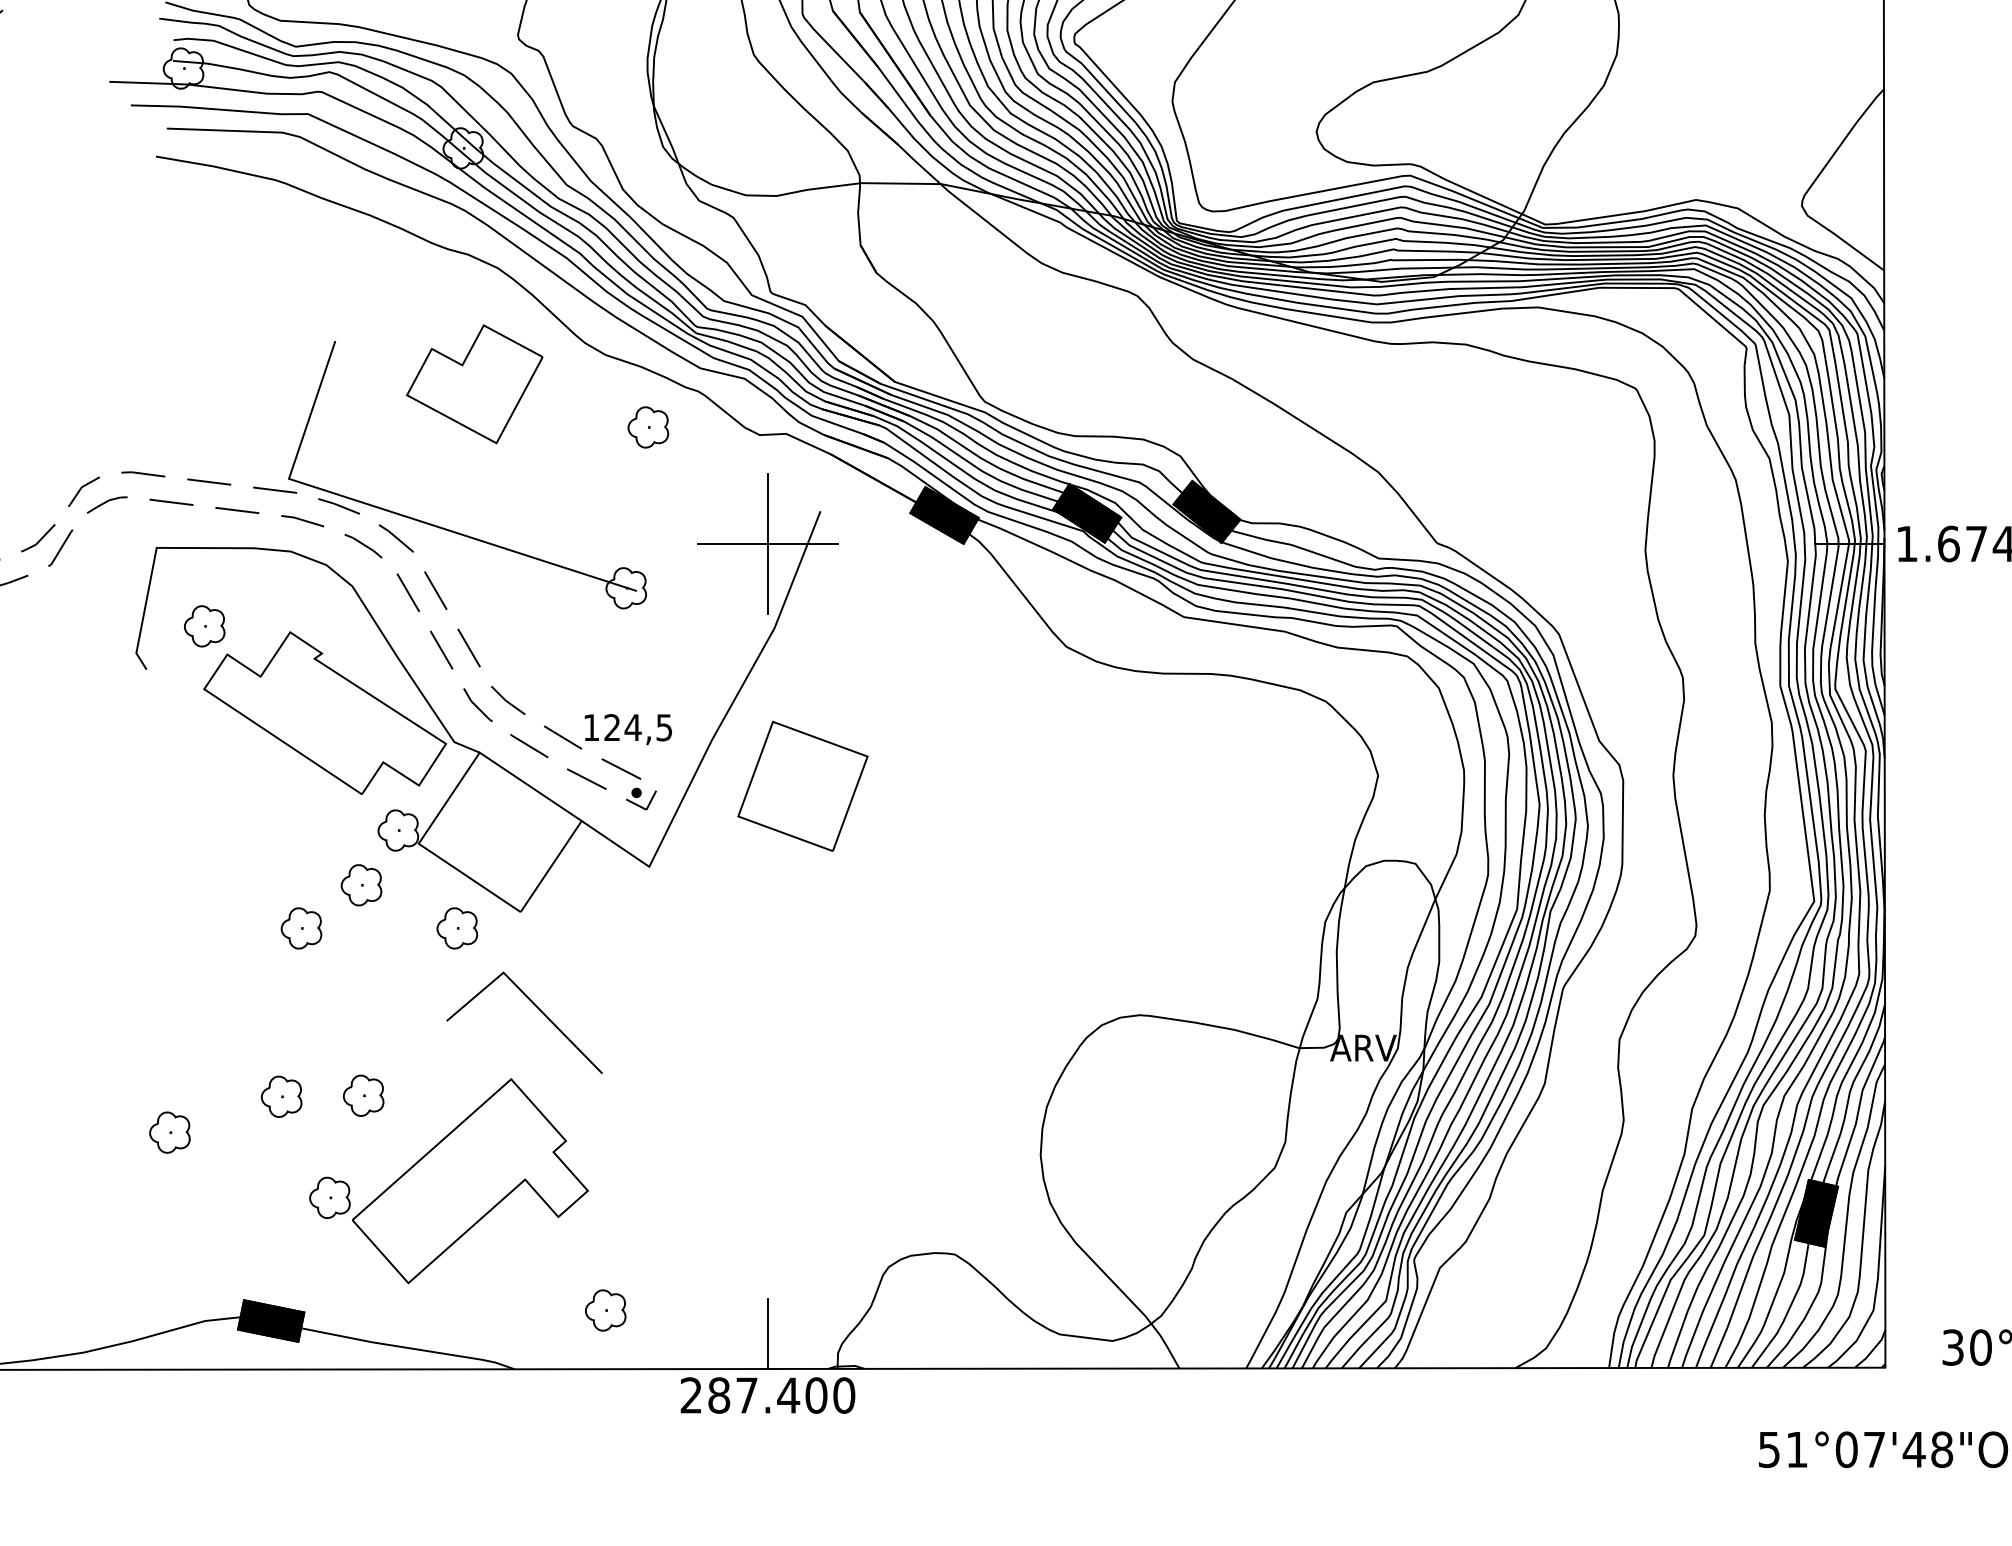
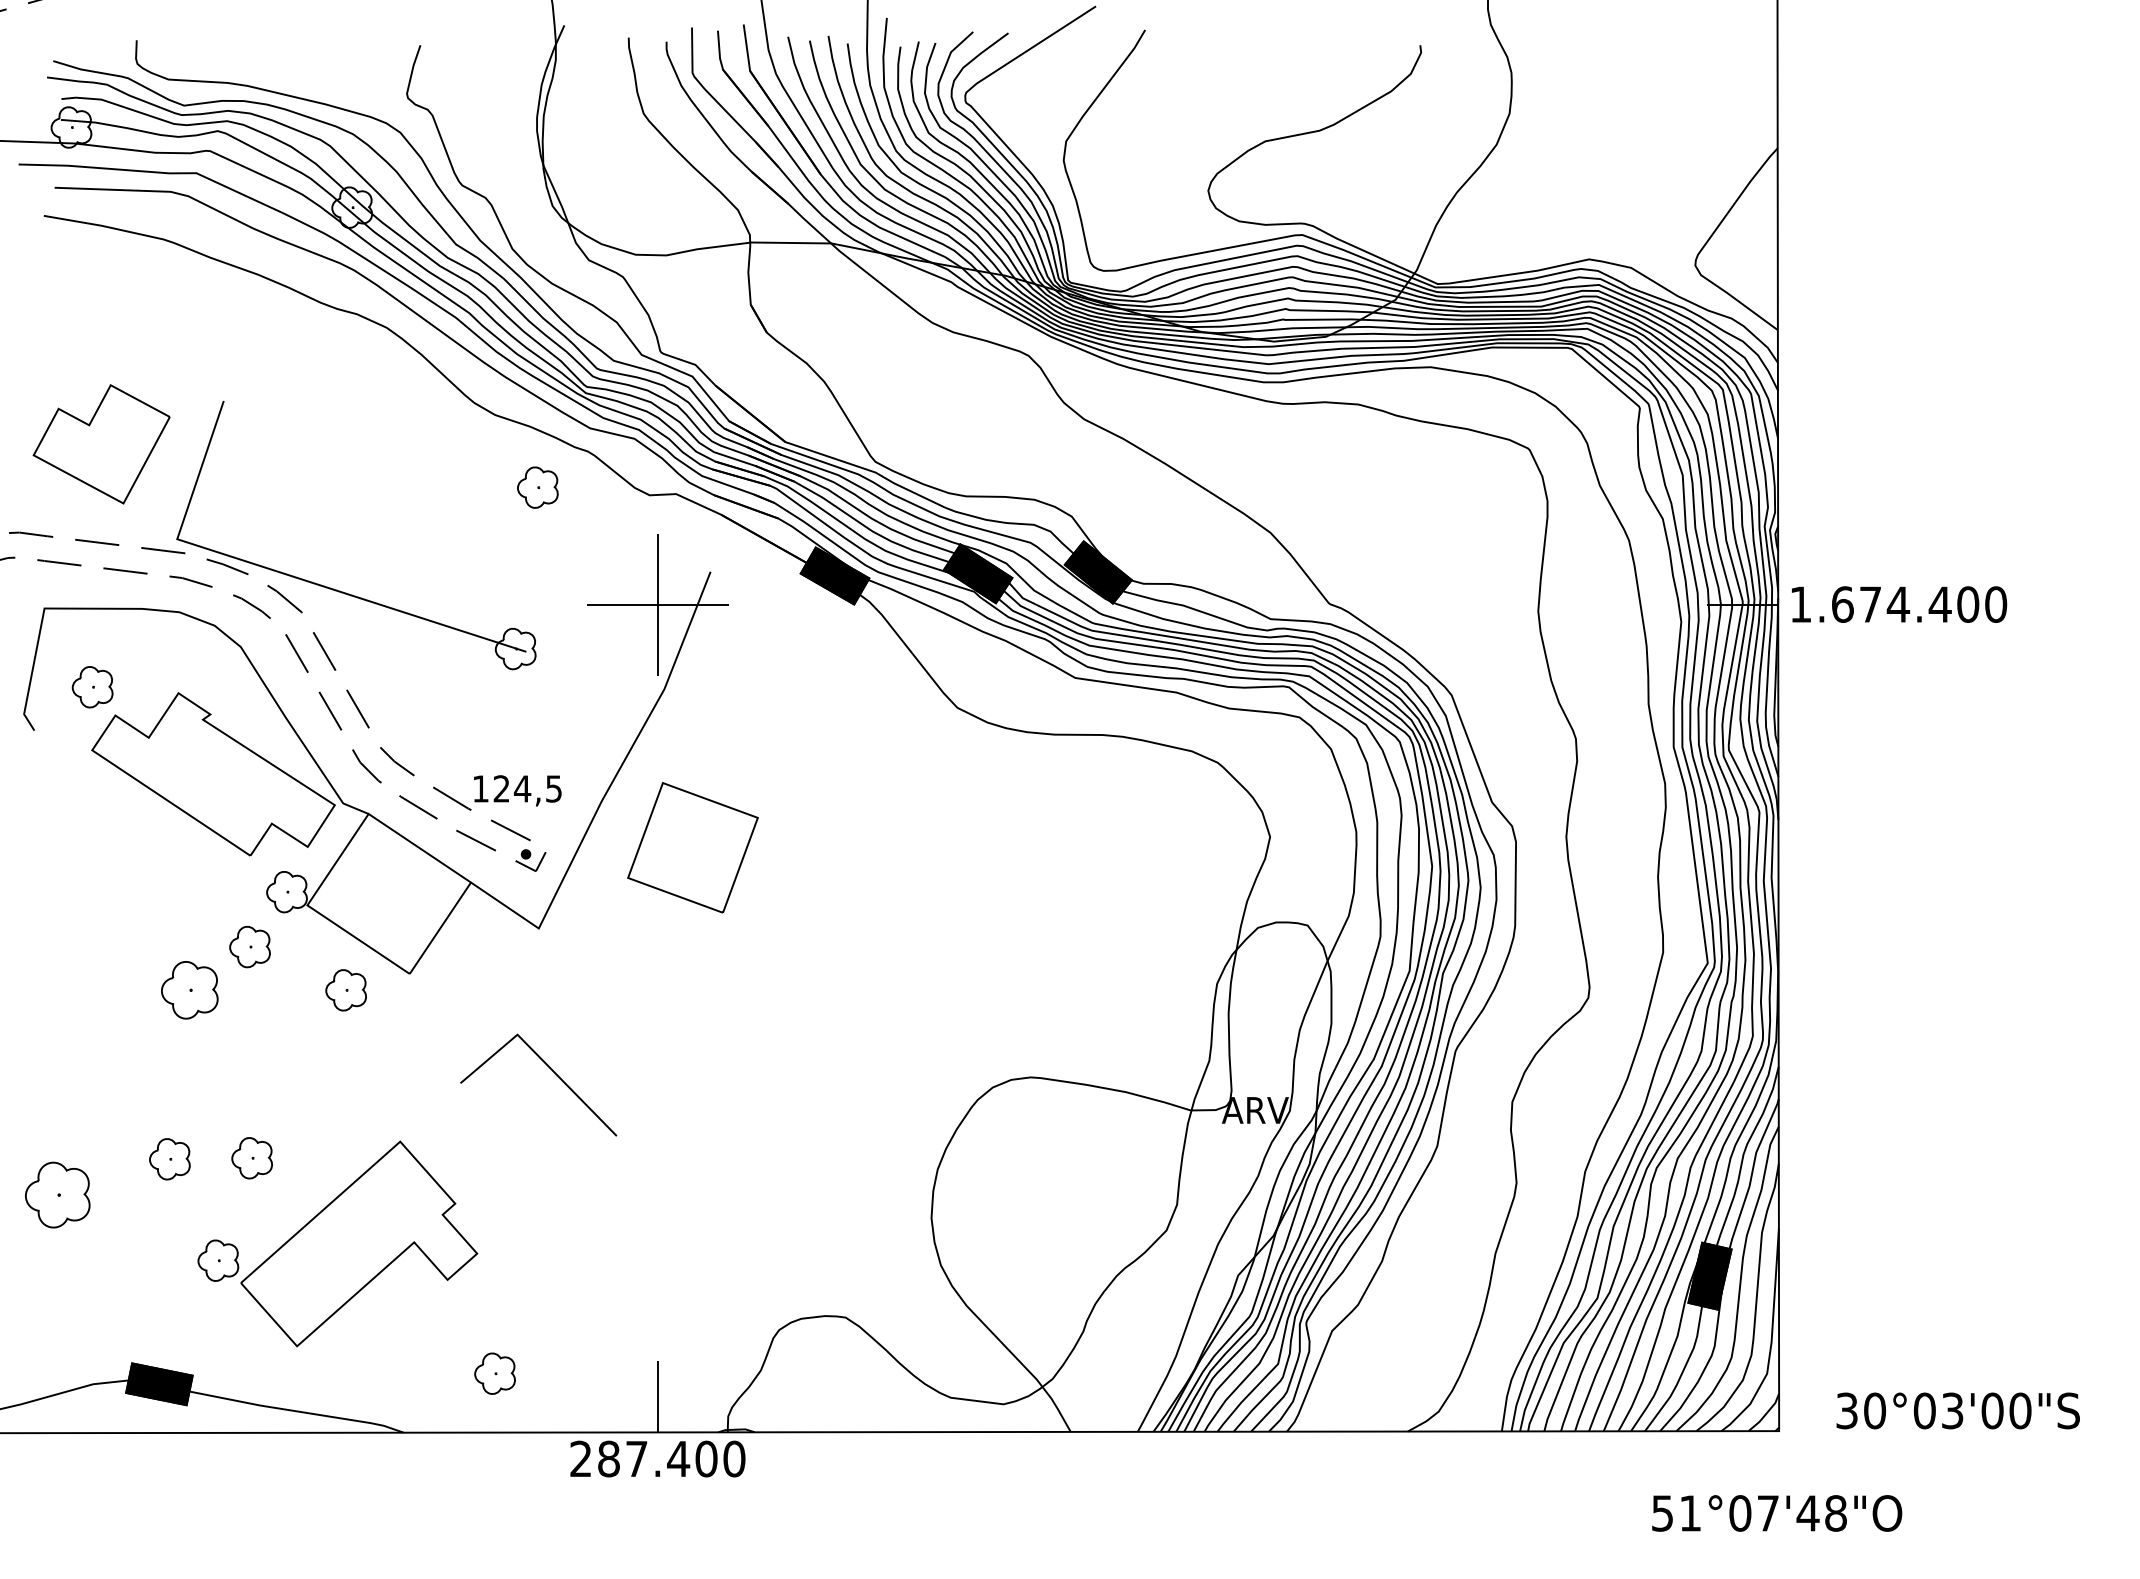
part: (474, 384) -> (101, 444), moved
part: (301, 928) -> (189, 990), size x1.4
line: (537, 1008) -> (551, 1070), moved
part: (169, 1132) -> (57, 1195), size x1.6

